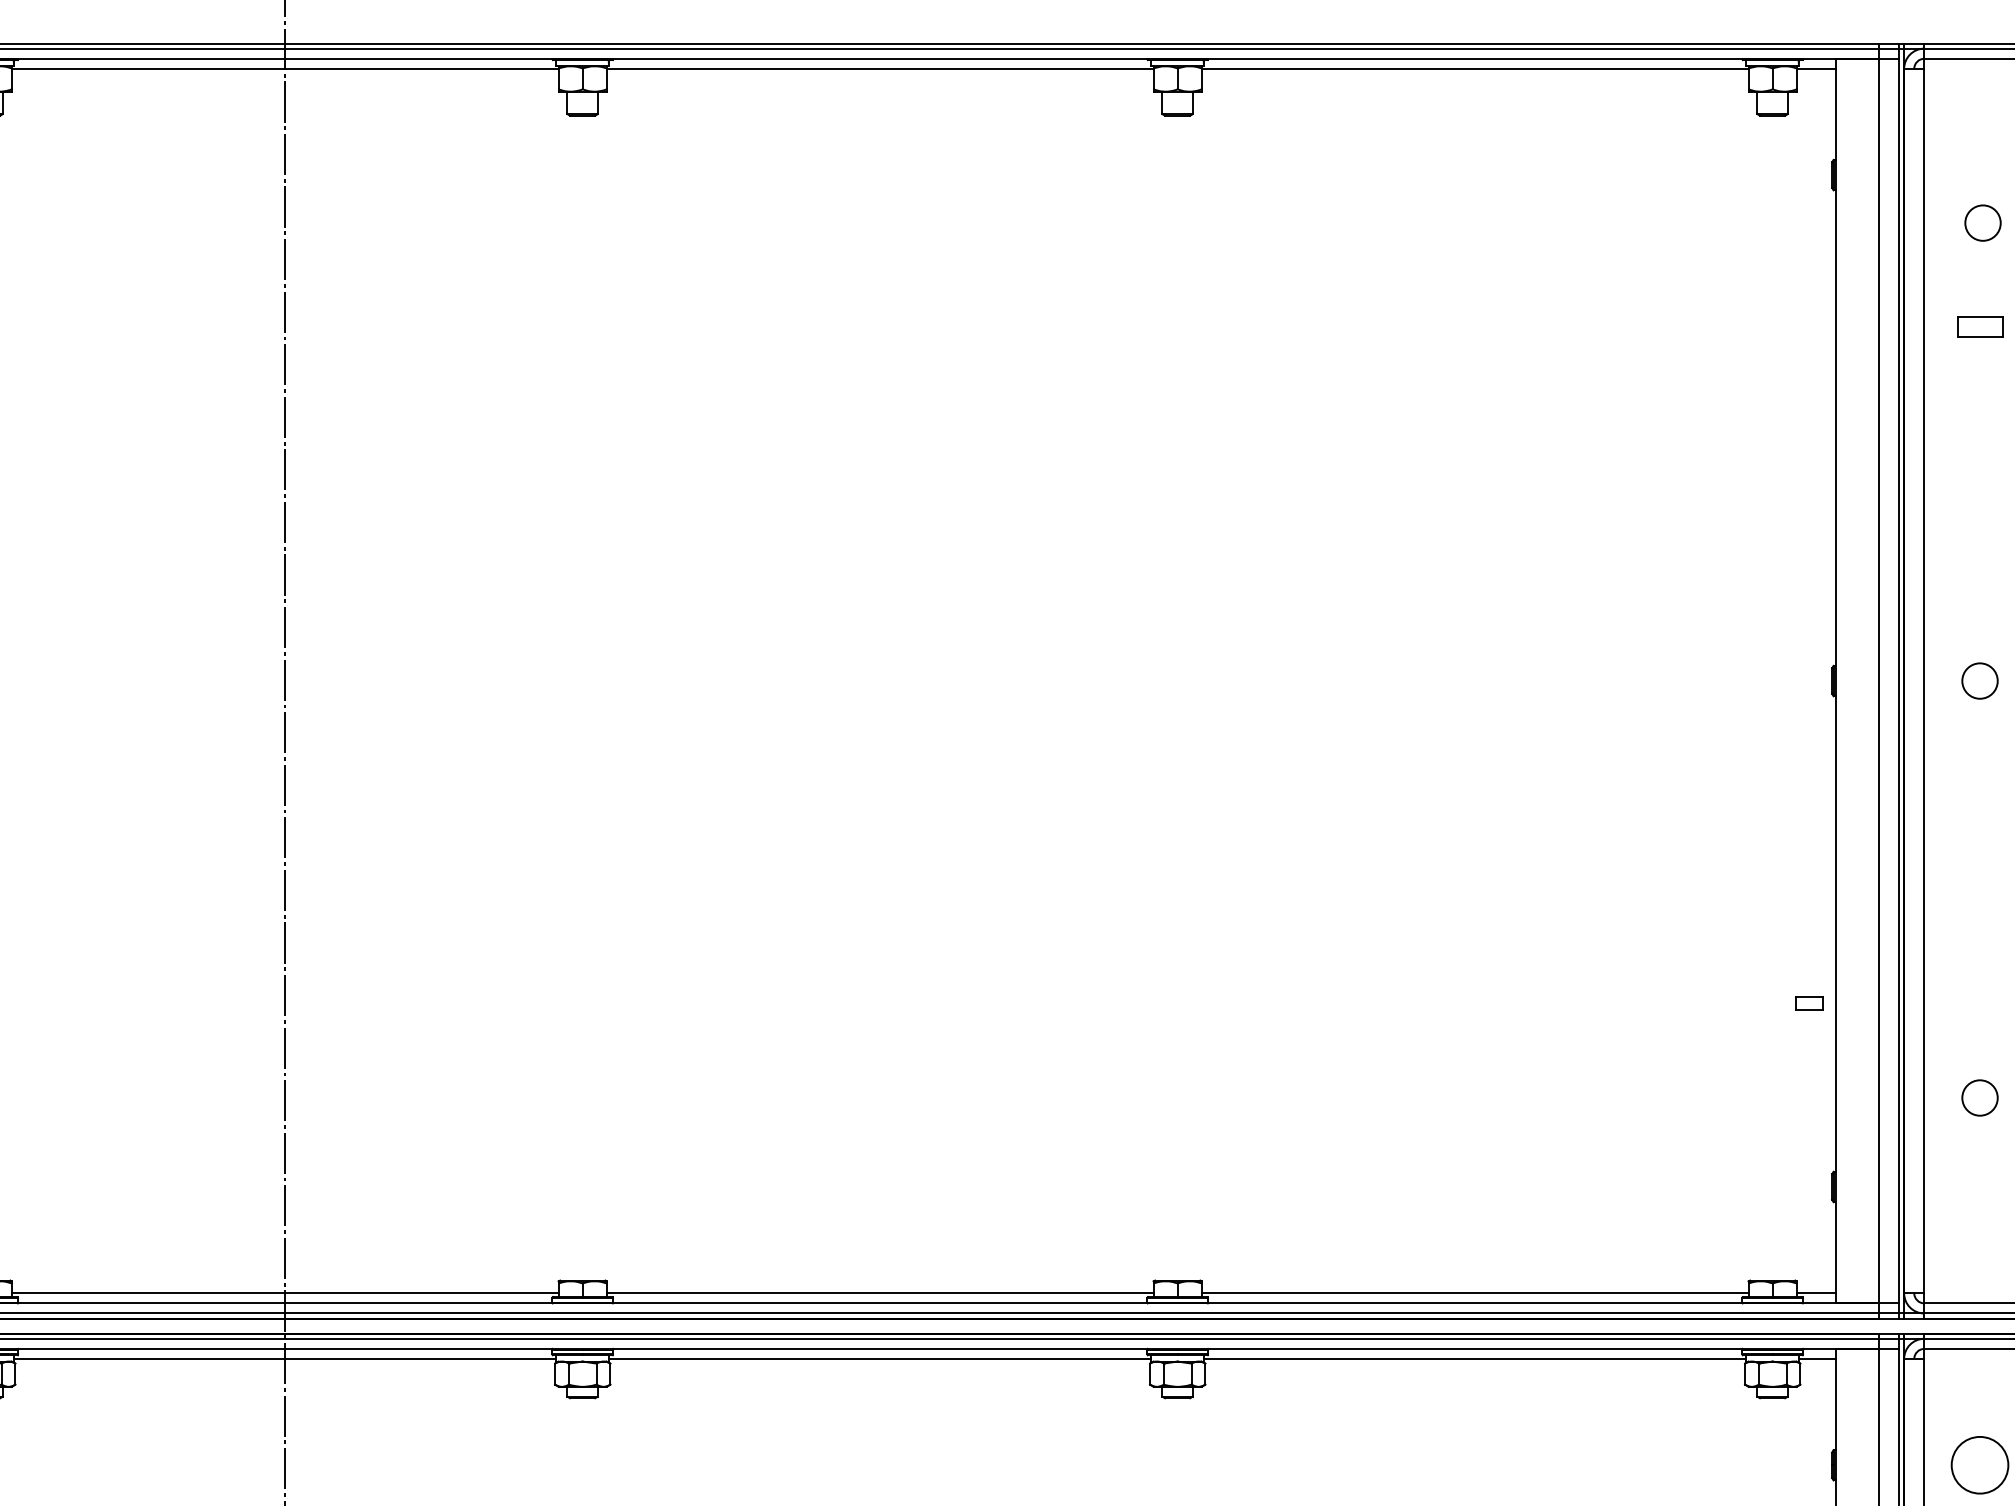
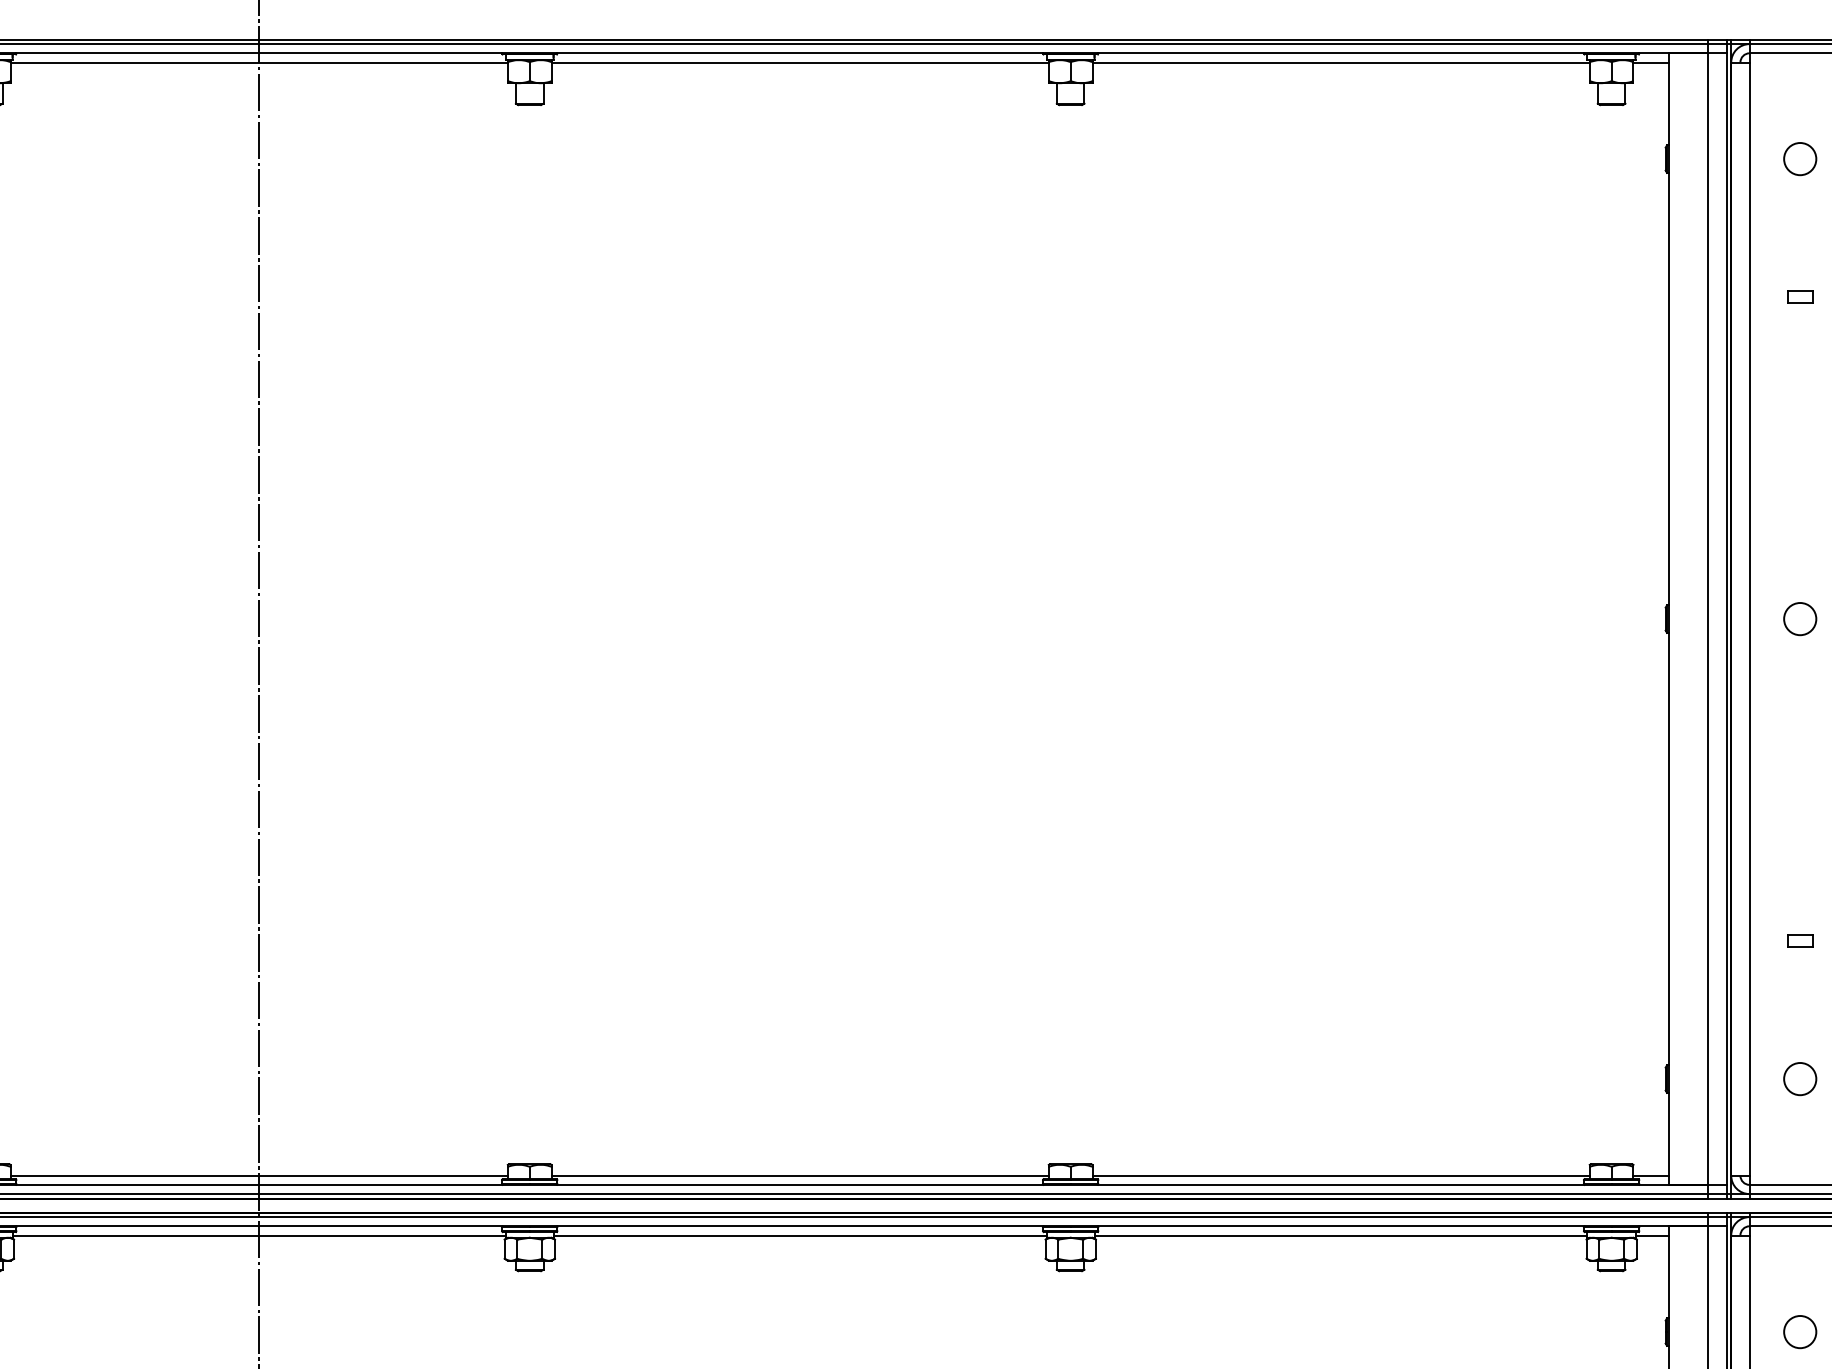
circle: (1982, 222) -> (1799, 158), moved
part: (1980, 326) -> (1800, 296), size x0.62
part: (1809, 1003) -> (1800, 941), moved
circle: (1979, 1097) -> (1799, 1078), moved
circle: (1979, 1464) -> (1799, 1331), size x0.62

